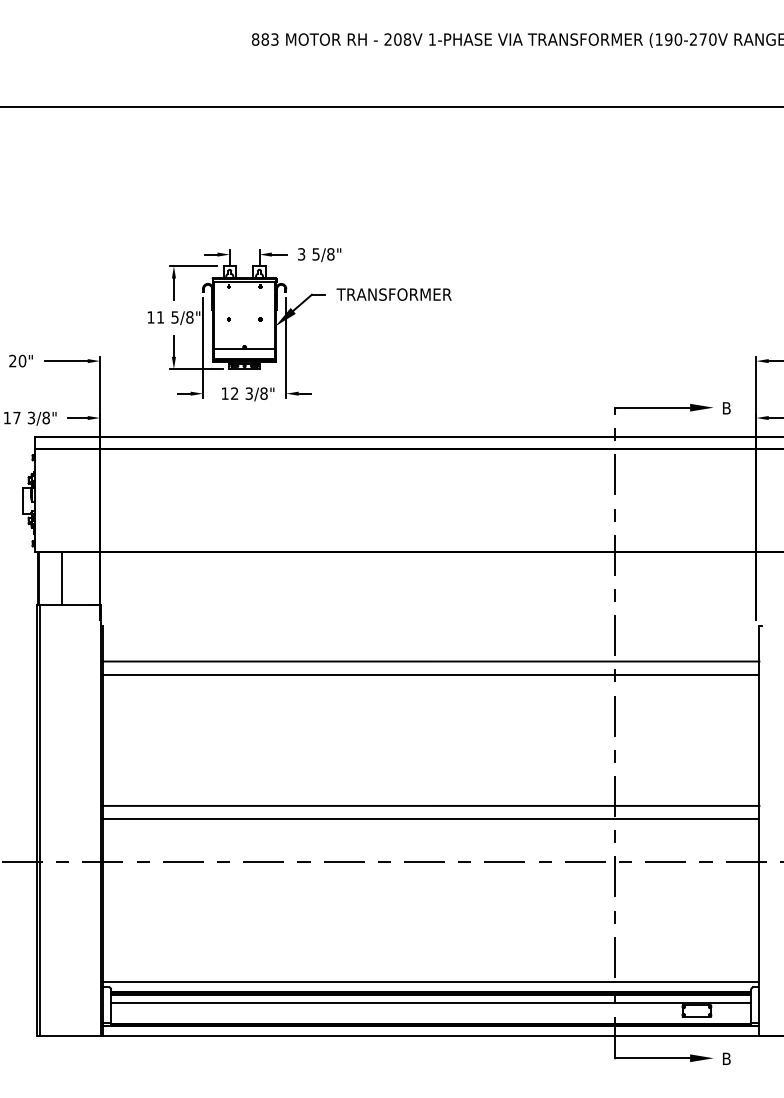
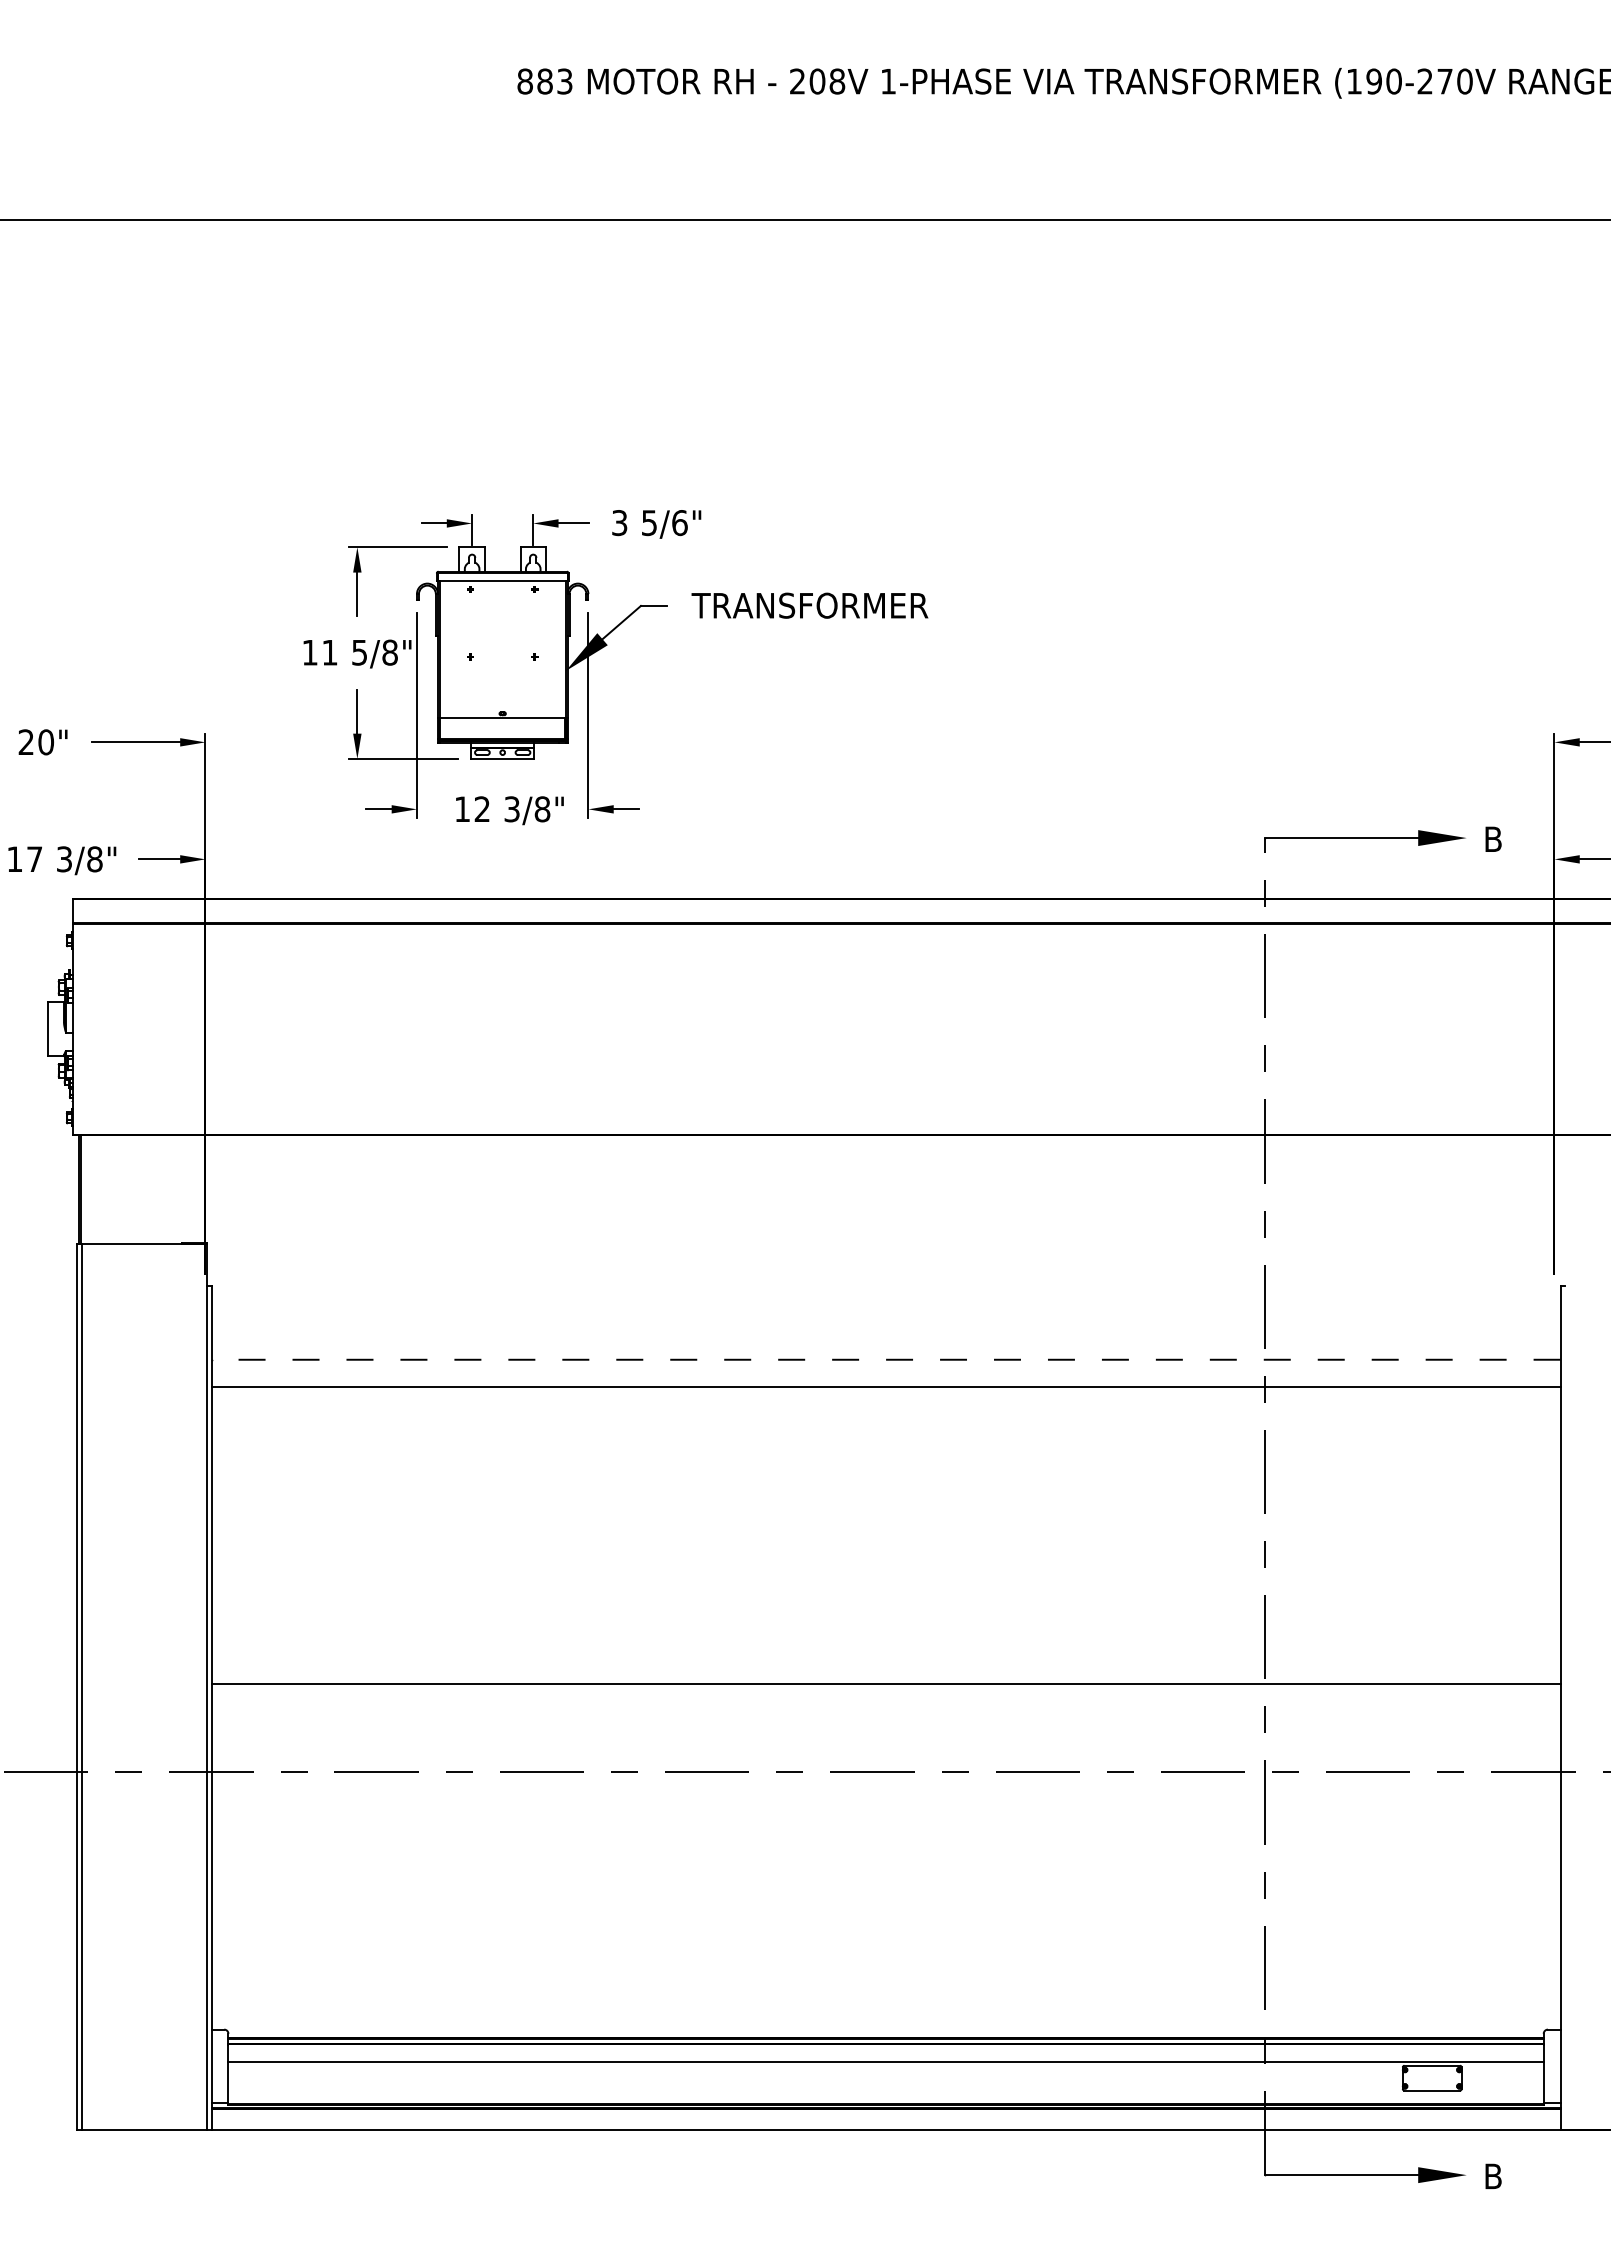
text: (330, 254) -> (679, 523), 5/8" -> 5/6"
line: (61, 578) -> (126, 1189), removed
line: (430, 661) -> (884, 1359), solid -> dashed
line: (431, 805) -> (886, 1655), removed
line: (431, 981) -> (886, 2017), removed

